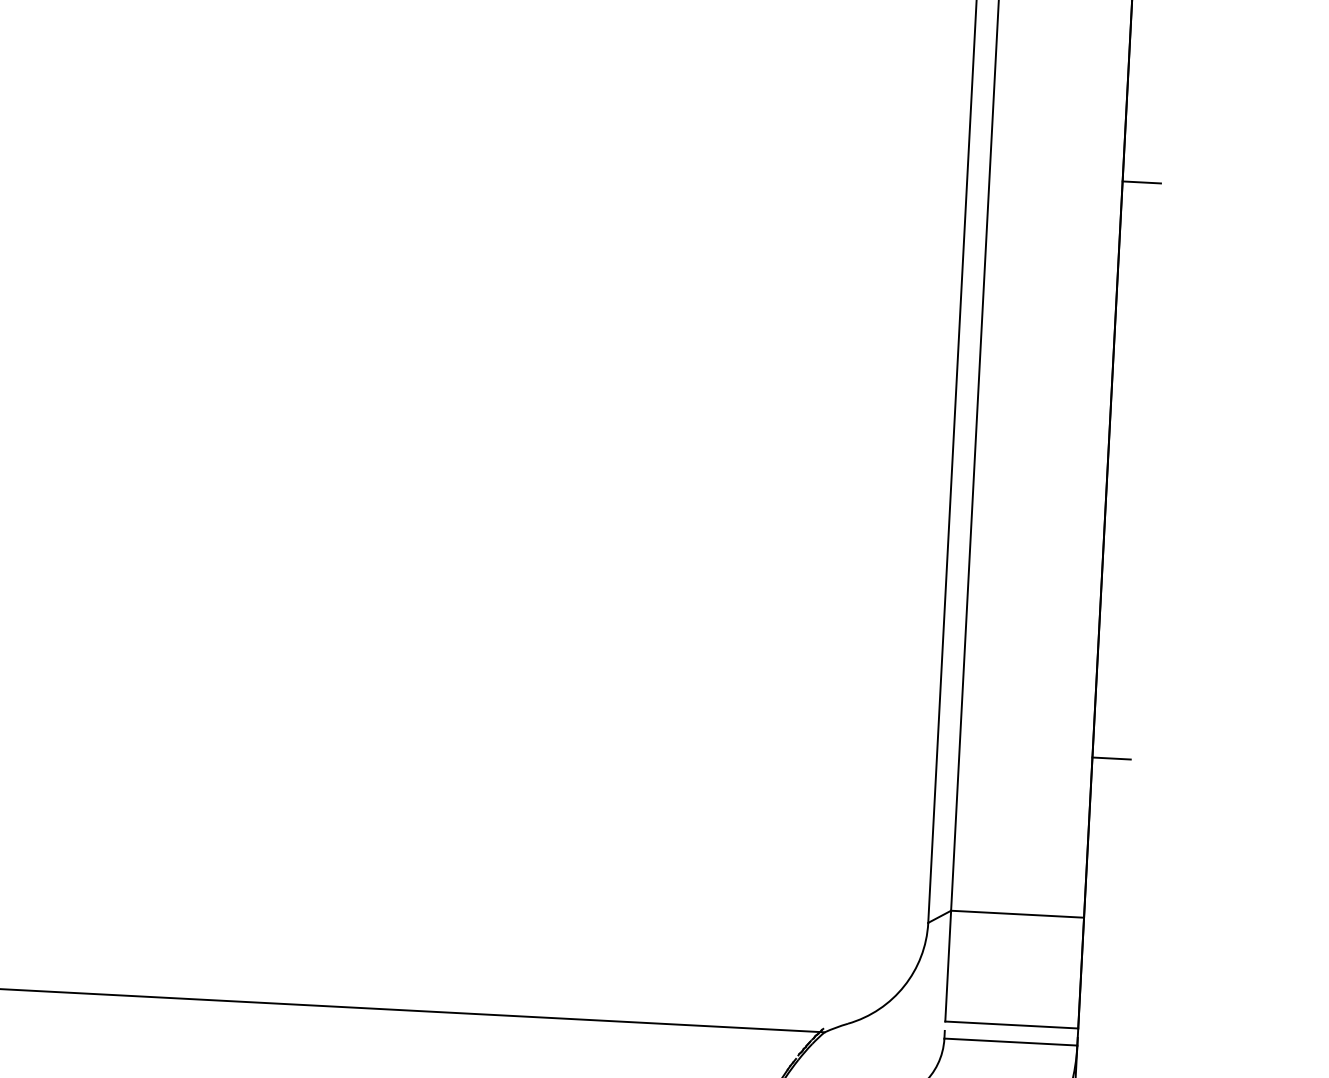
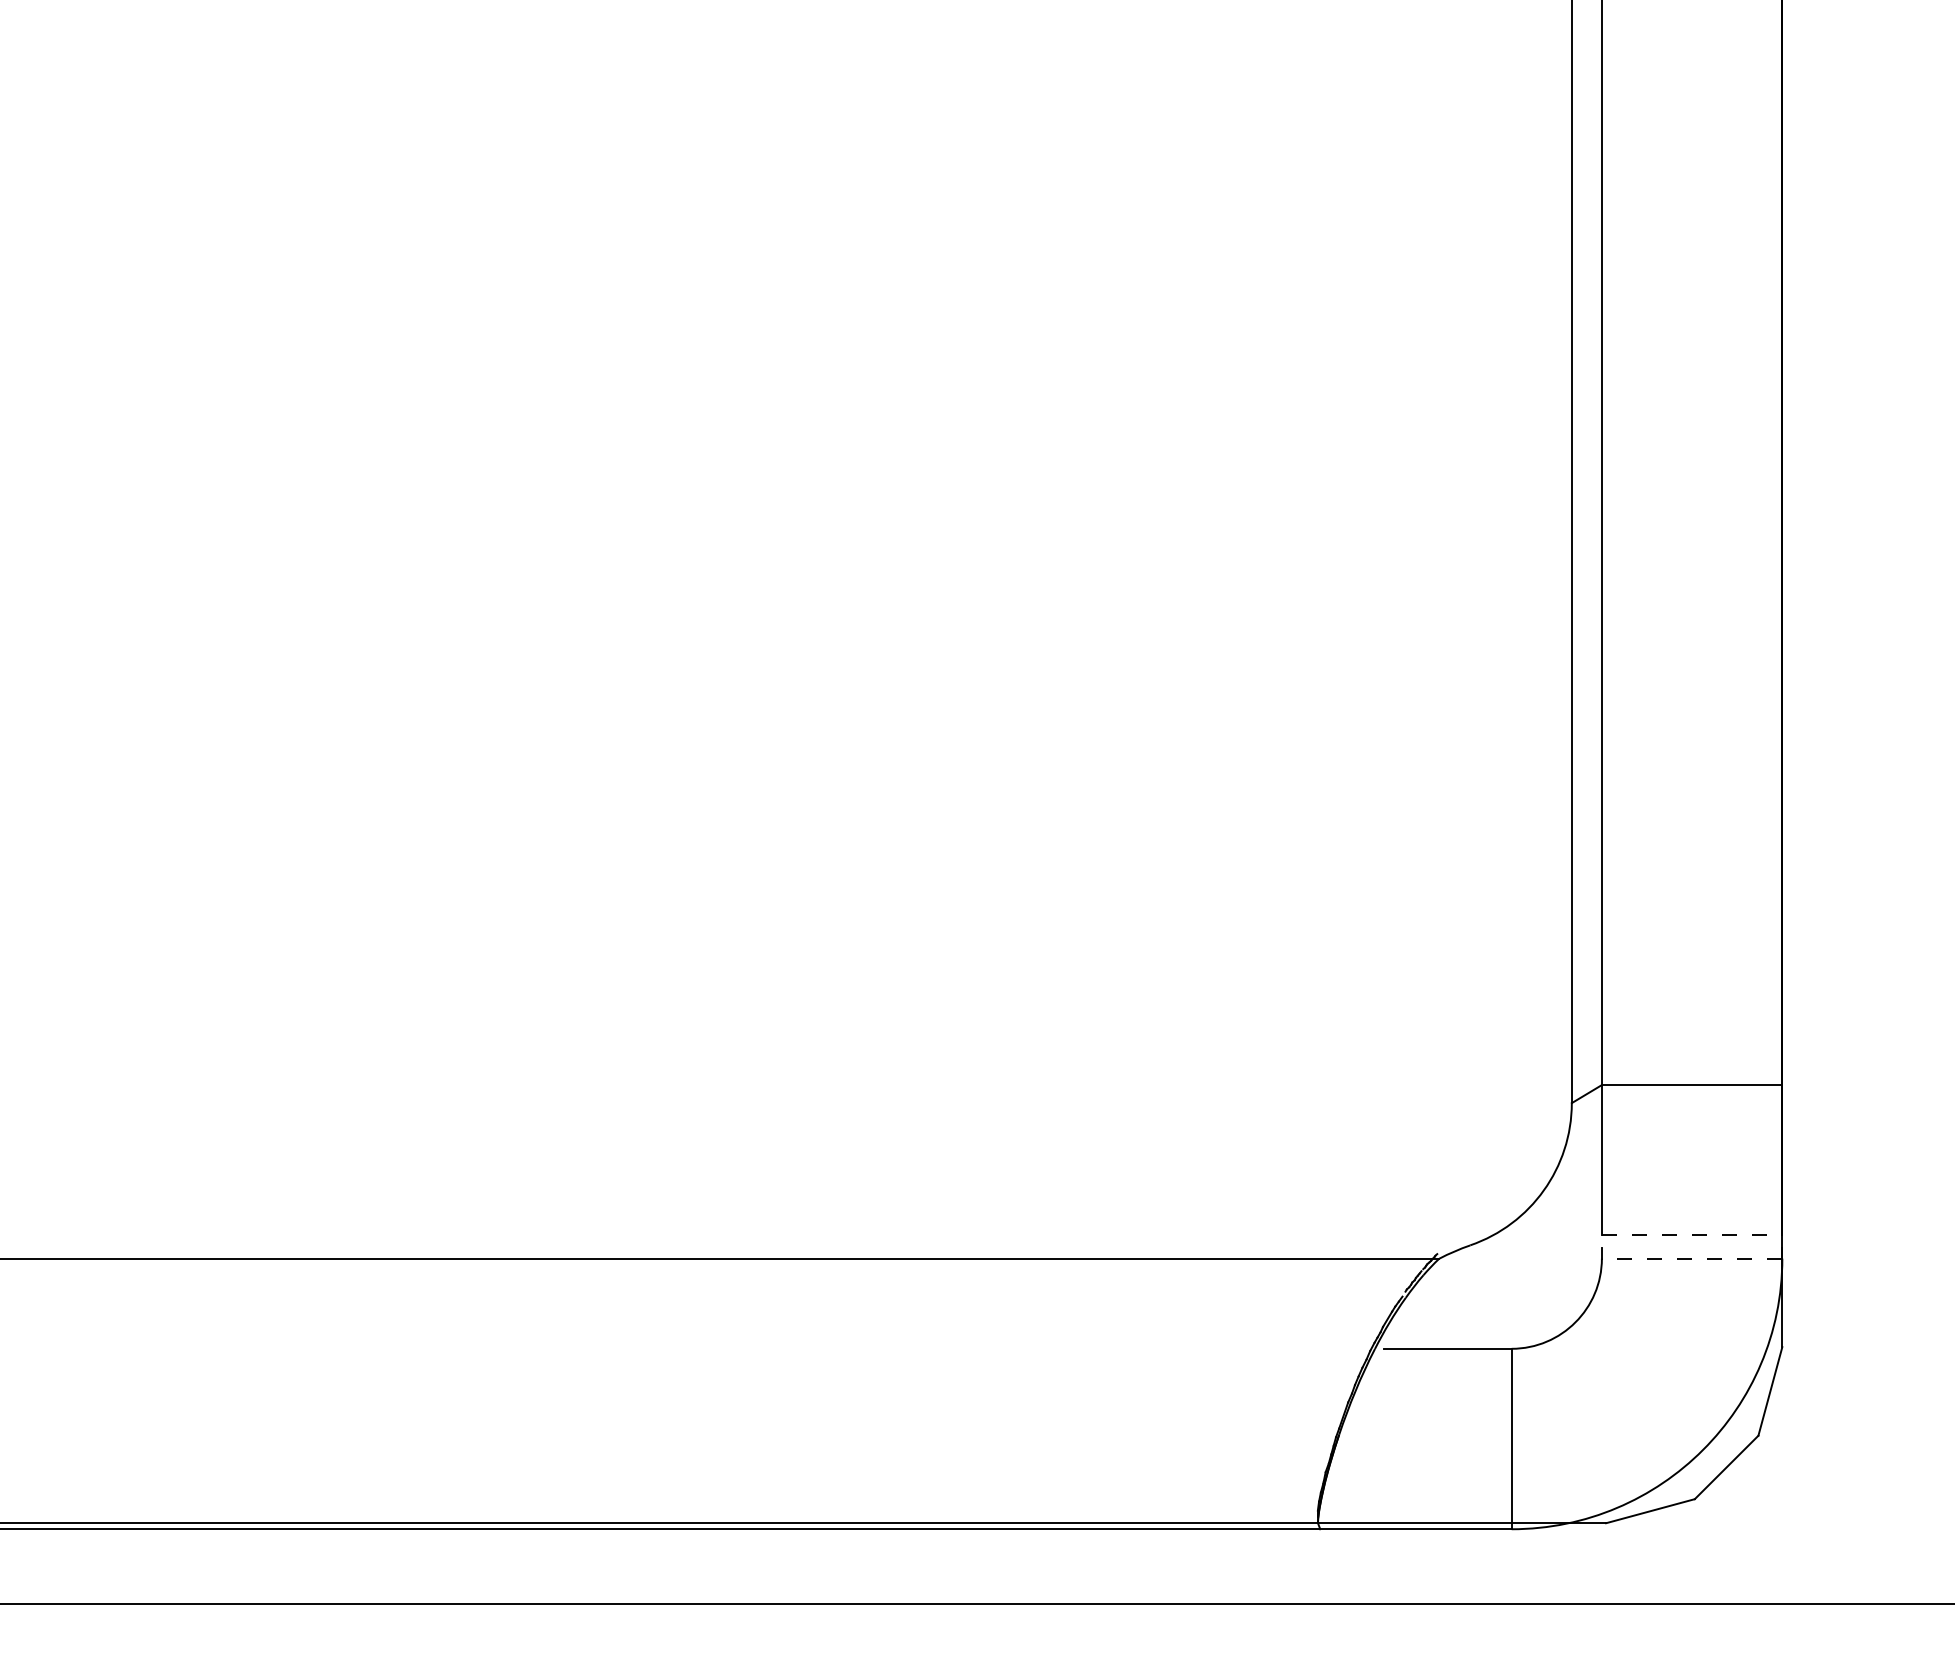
line: (1141, 182) -> (1808, 85), removed
line: (1111, 758) -> (1808, 867), removed
line: (1012, 1025) -> (1692, 1235), solid -> dashed
line: (1010, 1041) -> (1691, 1258), solid -> dashed

